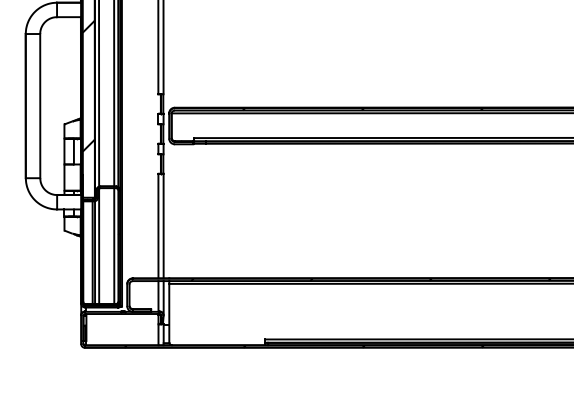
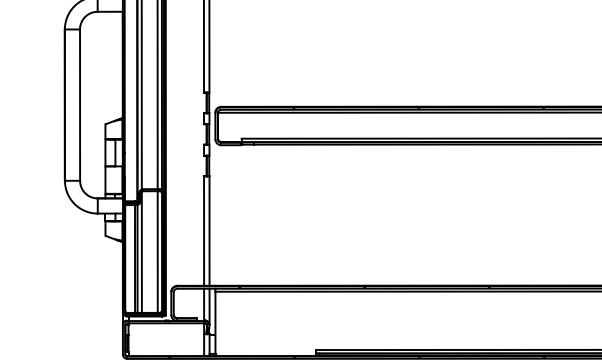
hatch: (88, 85) -> (130, 83), removed

